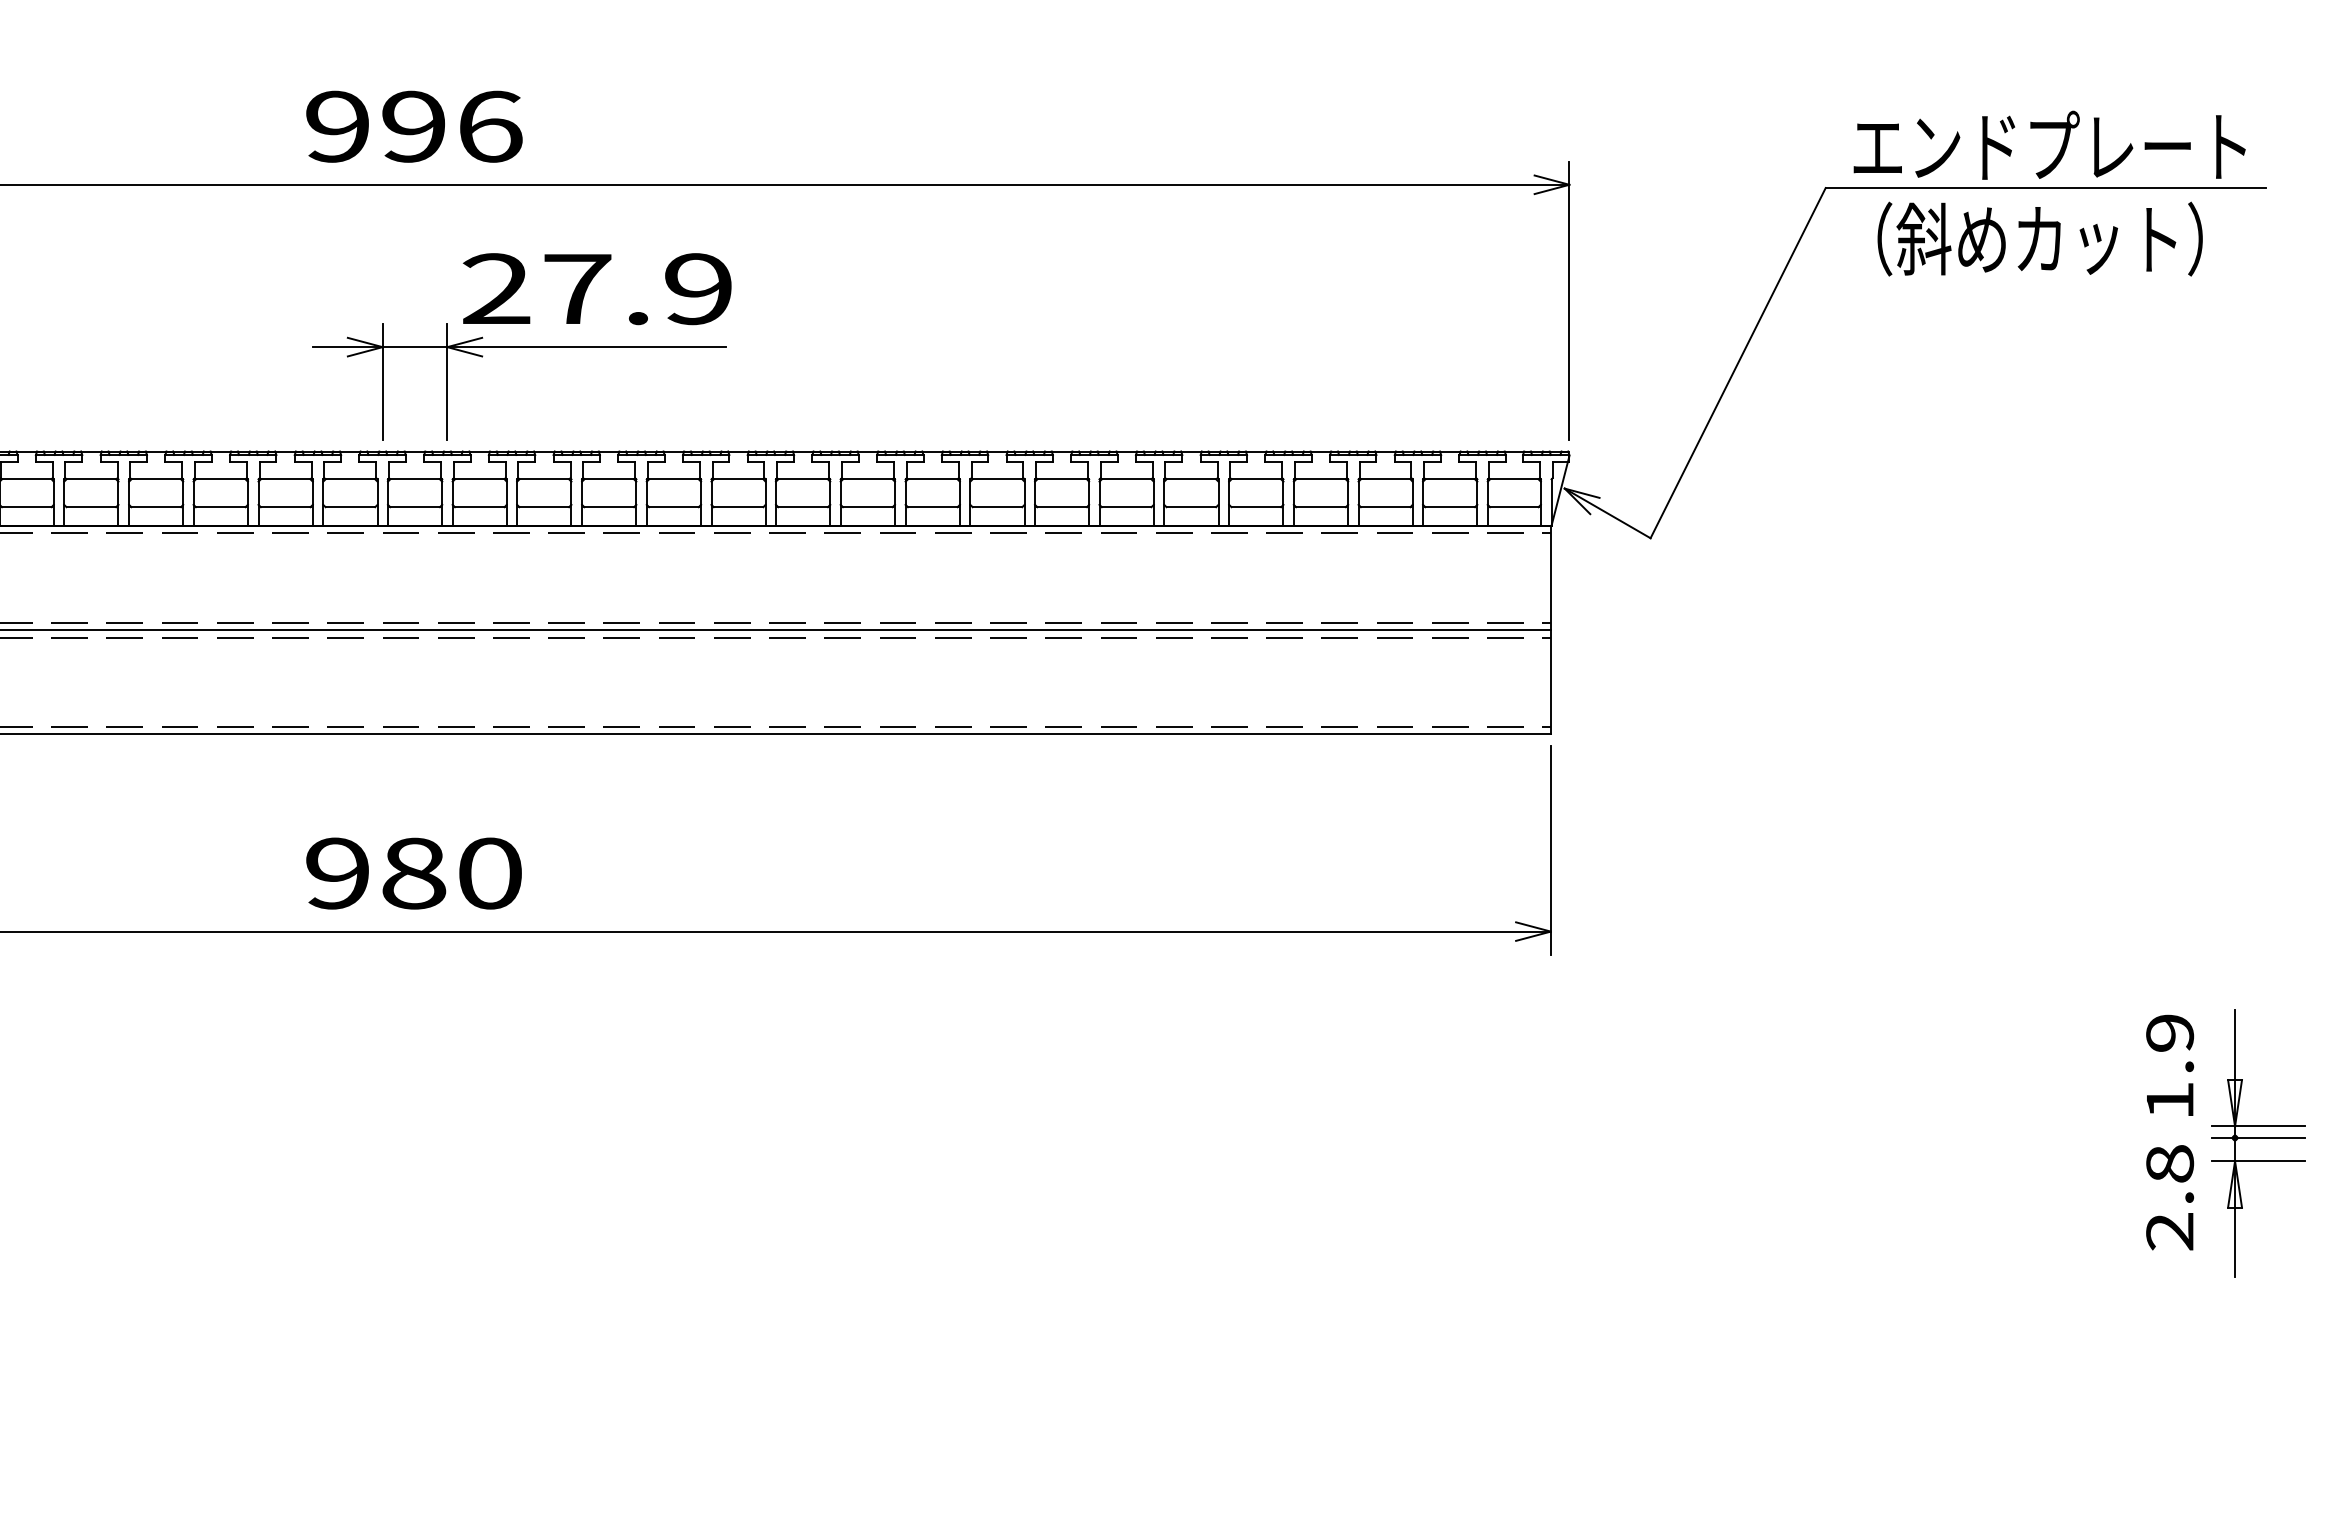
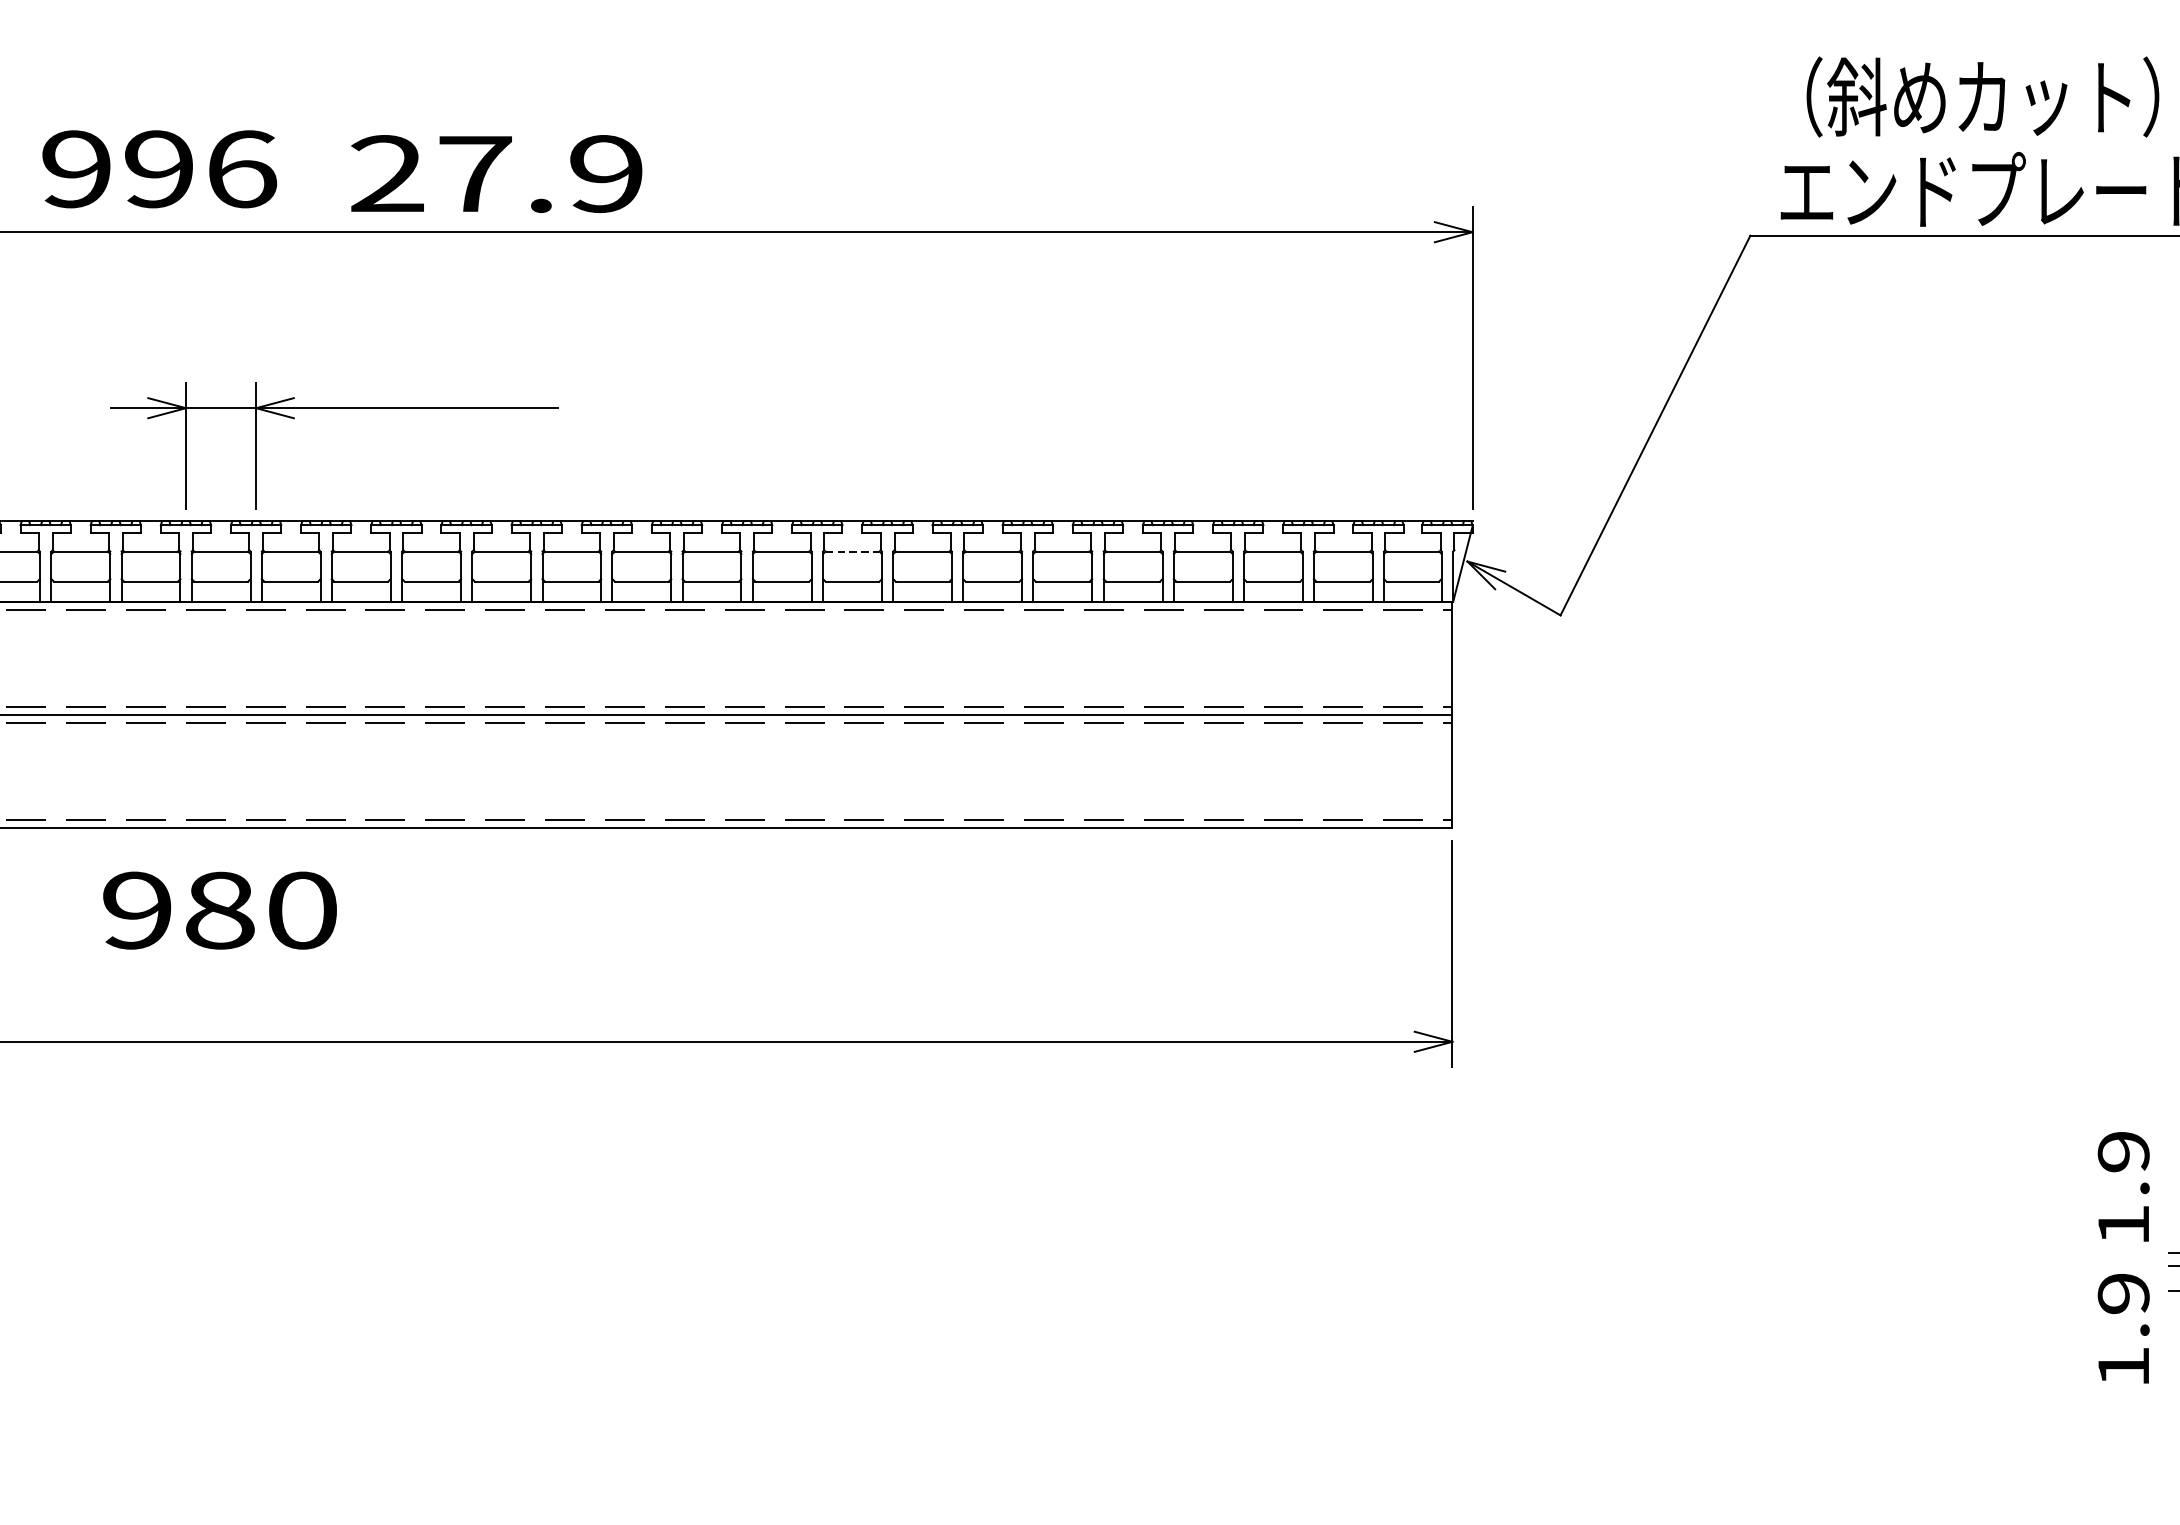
text: (414, 126) -> (159, 168), moved
text: (2039, 238) -> (1982, 96), moved
text: (597, 289) -> (496, 174), moved
line: (997, 479) -> (852, 551), solid -> dashed
text: (413, 873) -> (219, 910), moved
text: (2170, 1197) -> (2124, 1330), 2.8 -> 1.9

